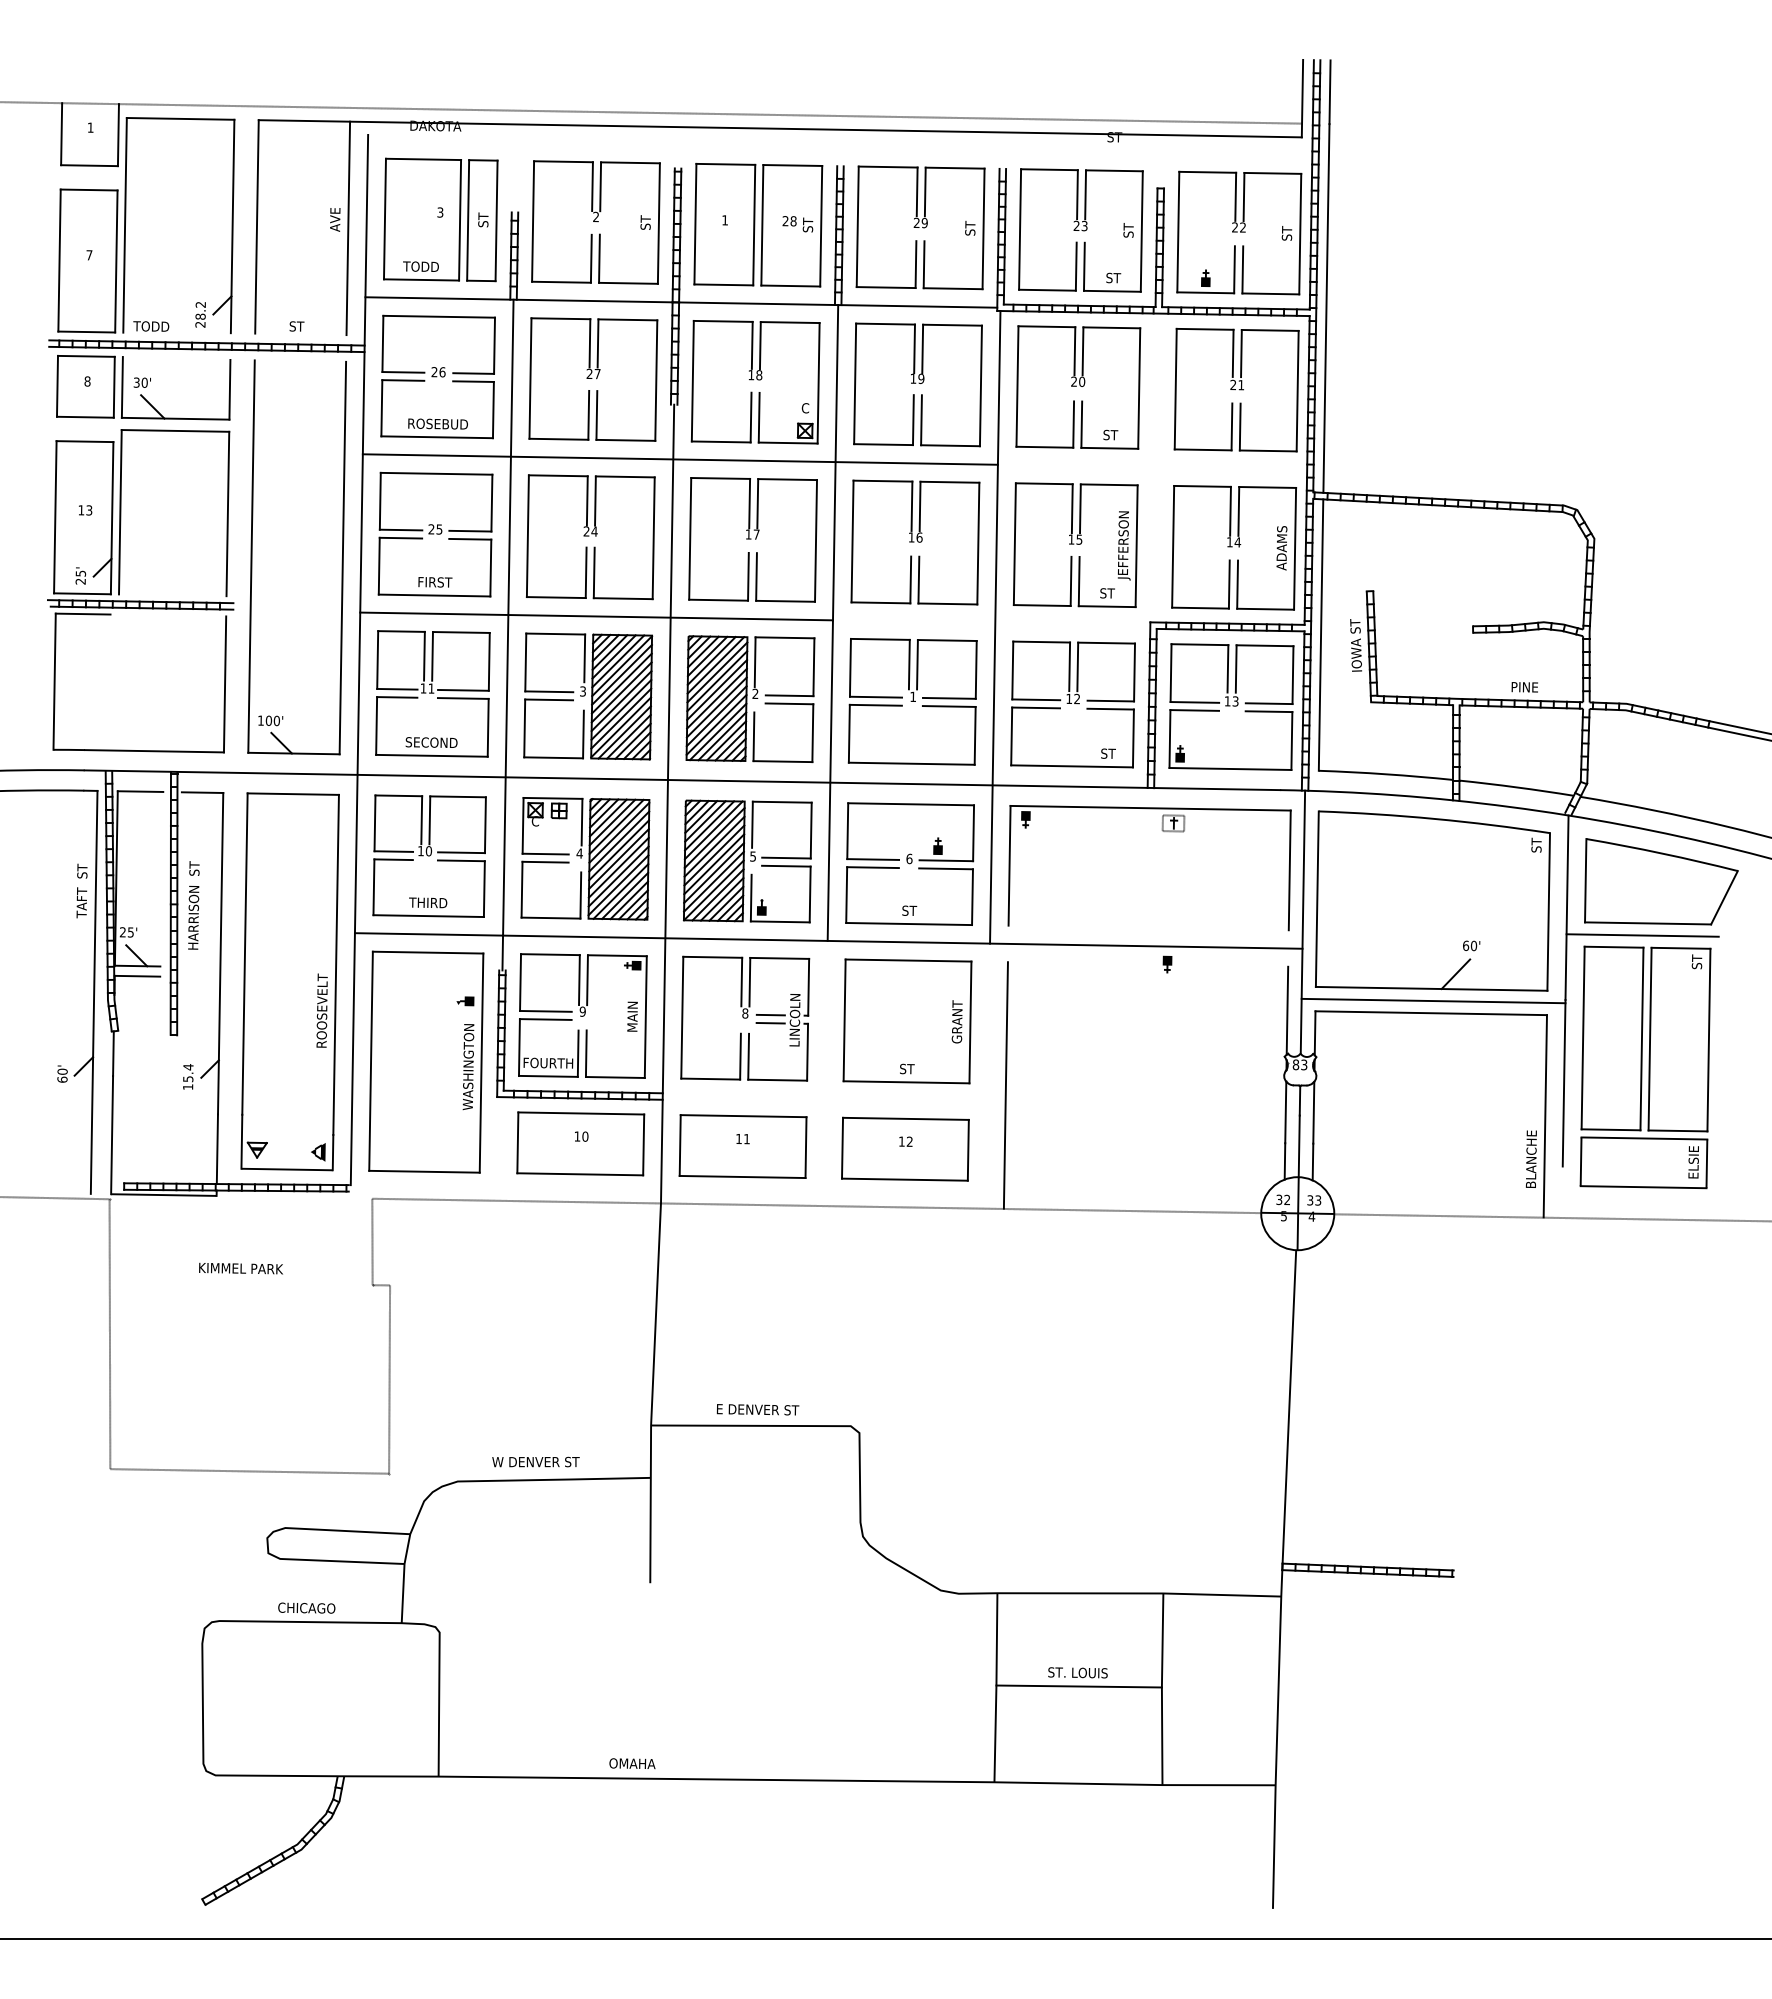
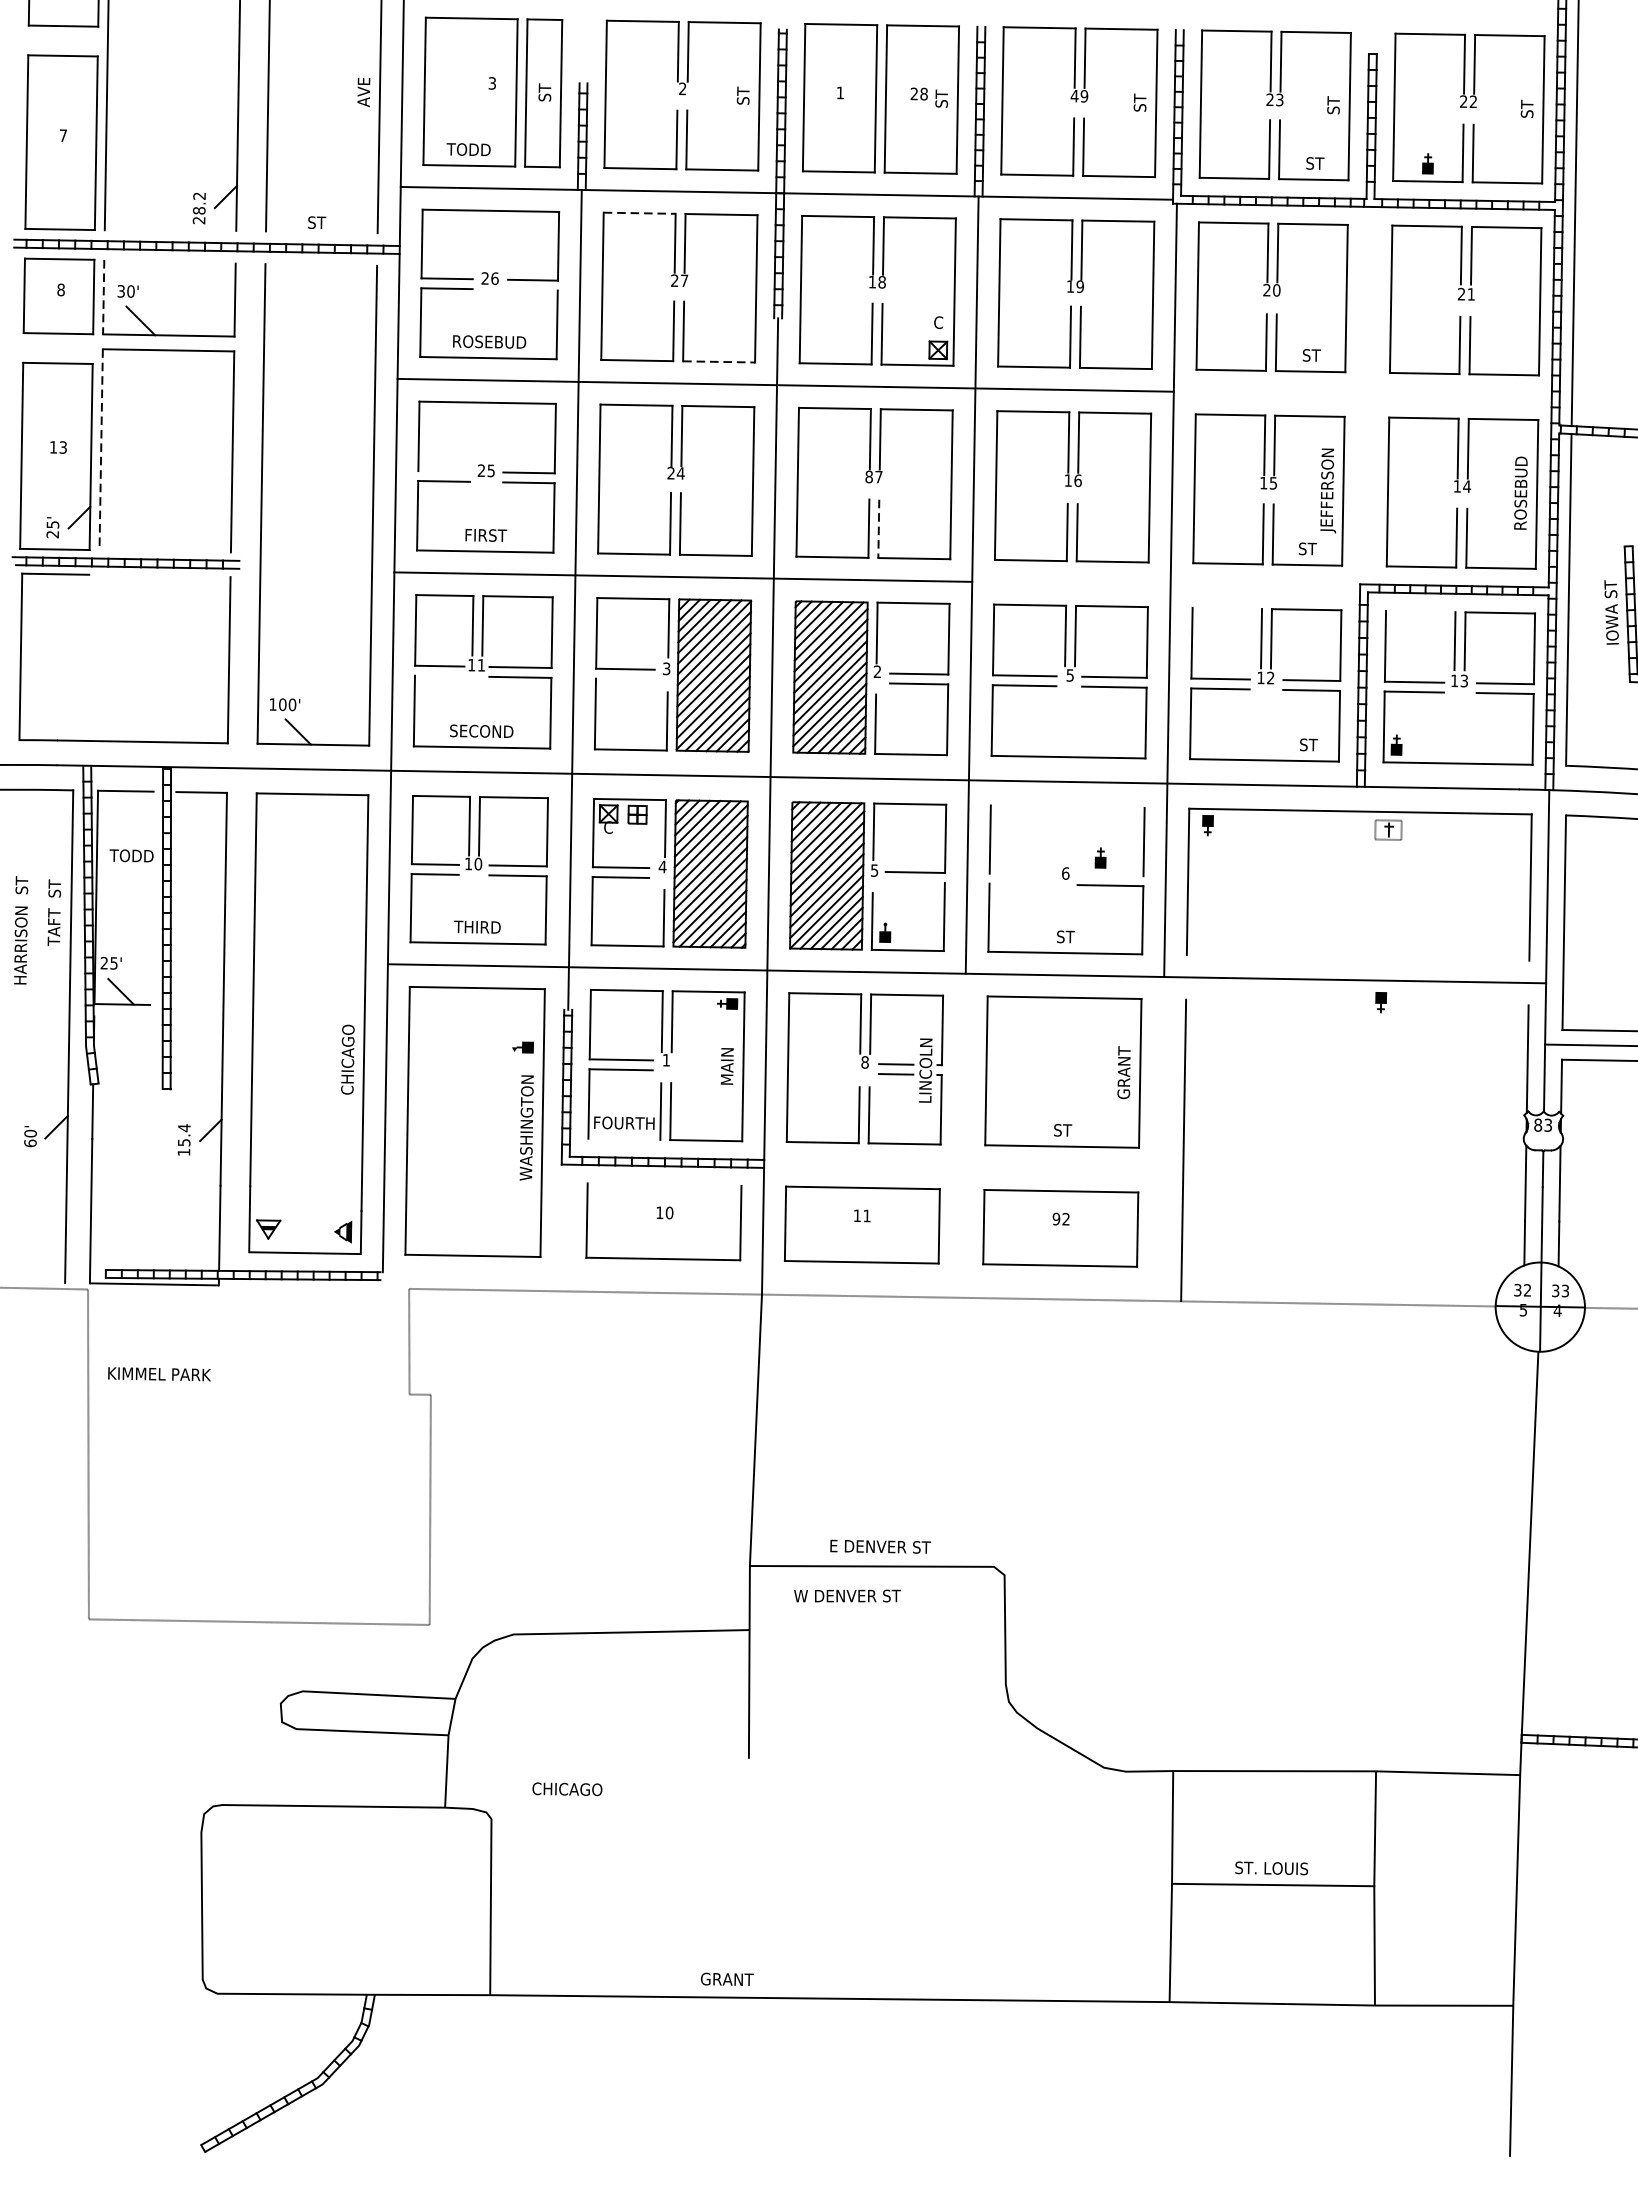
text: (916, 222) -> (1074, 95), 29 -> 49
line: (561, 318) -> (640, 212), solid -> dashed
text: (151, 326) -> (131, 855), moved
line: (473, 381) -> (532, 289), removed
line: (122, 387) -> (103, 297), solid -> dashed
line: (626, 440) -> (719, 362), solid -> dashed
line: (120, 512) -> (101, 450), solid -> dashed
line: (400, 529) -> (443, 470), removed
text: (748, 534) -> (868, 476), 17 -> 87
text: (1281, 547) -> (1520, 492), ADAMS -> ROSEBUD
line: (756, 576) -> (878, 528), solid -> dashed
line: (1041, 641) -> (1227, 607), removed
line: (1199, 644) -> (1420, 611), removed
text: (913, 696) -> (1070, 674), 1 -> 5
line: (397, 697) -> (439, 676), removed
line: (549, 699) -> (625, 678), removed
line: (911, 804) -> (1068, 806), removed
line: (873, 859) -> (1021, 874), removed
line: (946, 860) -> (1110, 875), removed
line: (786, 865) -> (915, 881), removed
line: (872, 867) -> (1020, 883), removed
text: (193, 905) -> (20, 930), moved
line: (137, 975) -> (122, 1015), removed
text: (321, 1010) -> (347, 1058), ROOSEVELT -> CHICAGO
text: (582, 1011) -> (666, 1059), 9 -> 1
line: (547, 1075) -> (623, 1138), removed
line: (581, 1113) -> (664, 1184), removed
text: (901, 1141) -> (1055, 1218), 12 -> 92
text: (240, 1268) -> (158, 1374), moved
text: (535, 1461) -> (846, 1595), moved
text: (306, 1607) -> (567, 1788), moved
text: (632, 1763) -> (727, 1979), OMAHA -> GRANT

